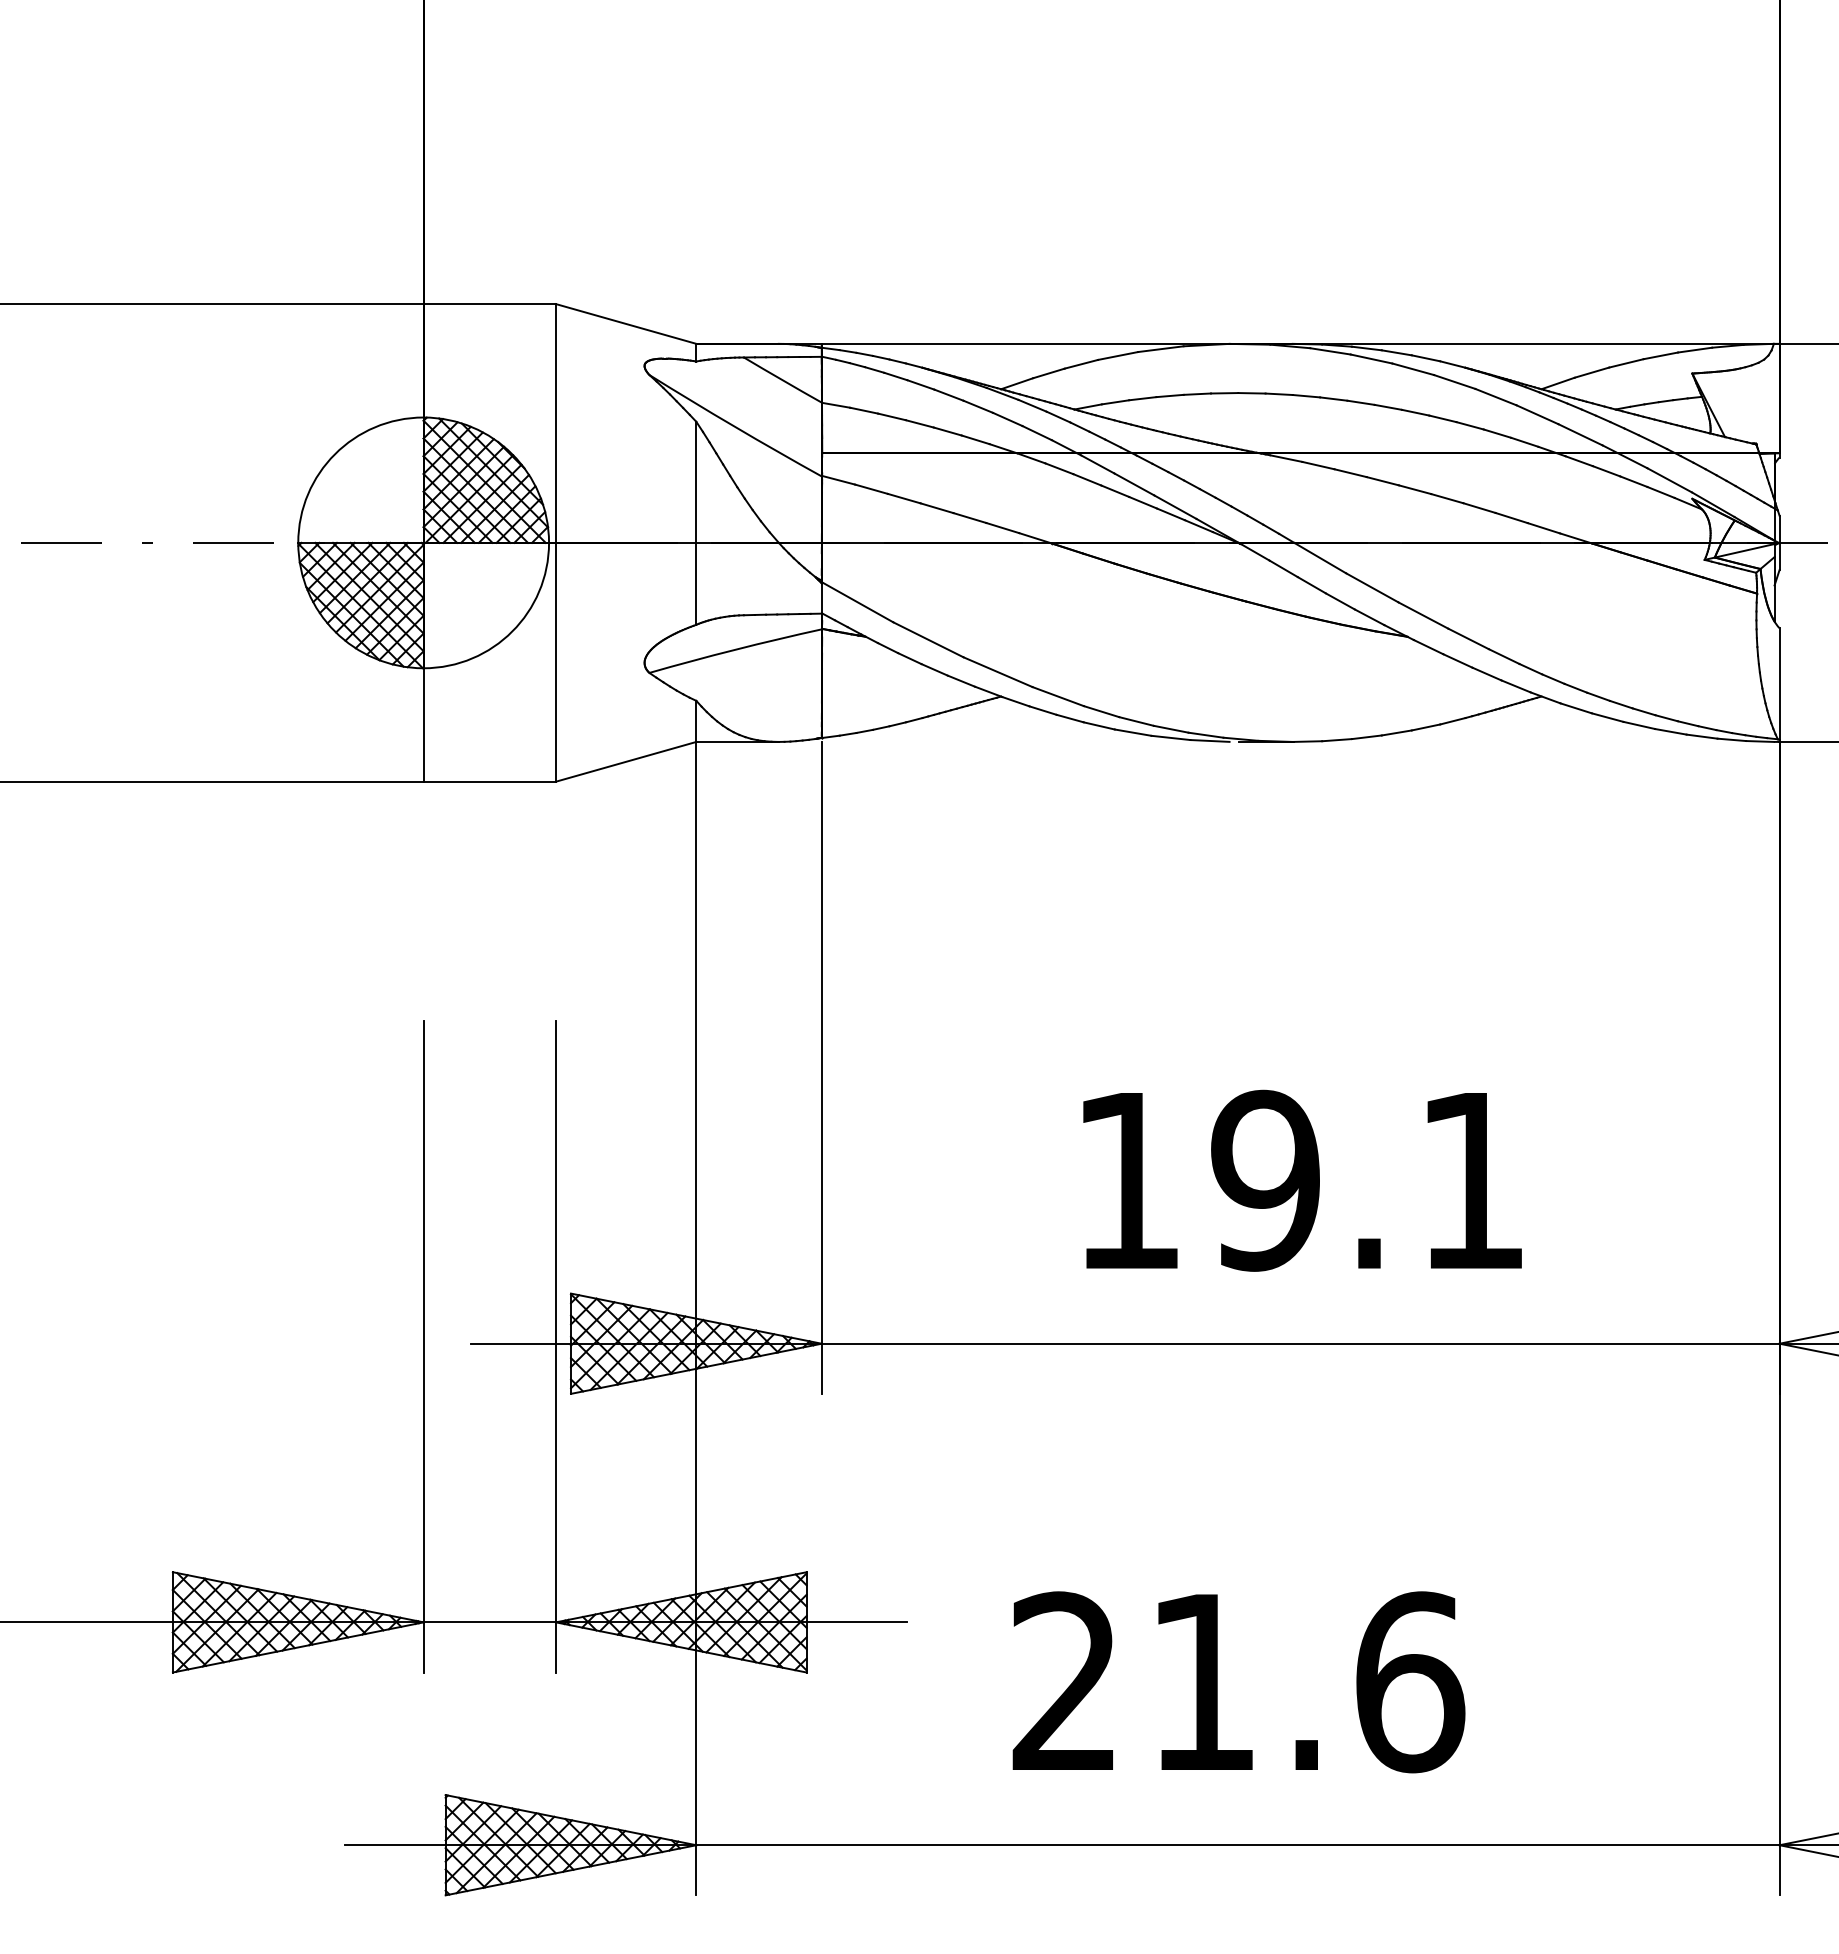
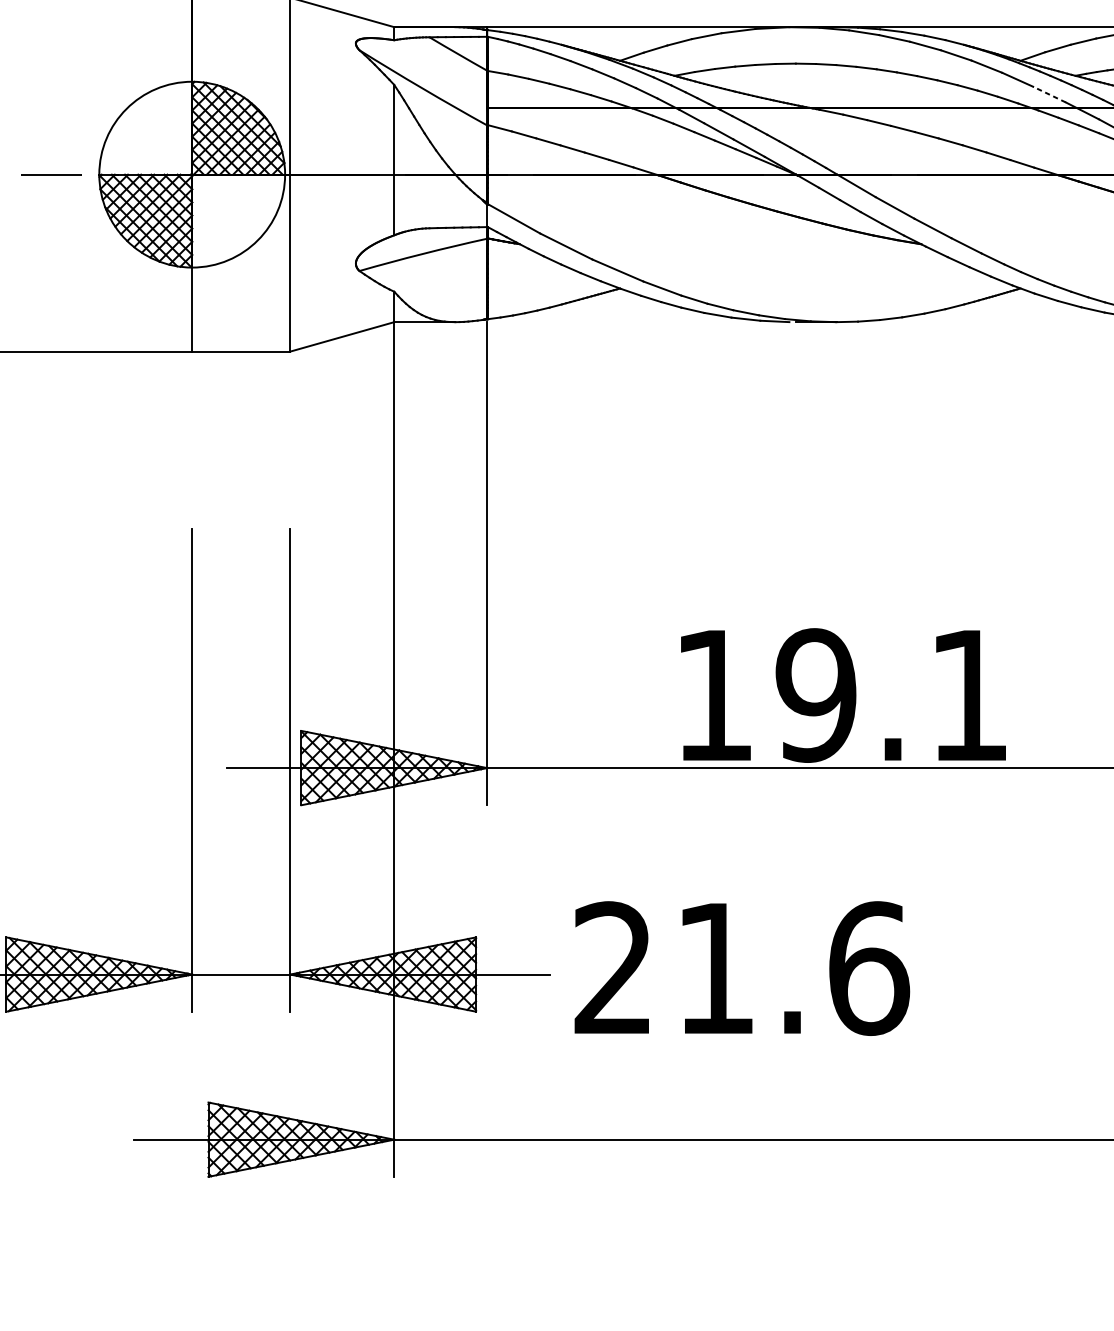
line: (1580, 434) -> (1049, 94), solid -> dashed
text: (1302, 1180) -> (843, 695), moved
text: (1238, 1682) -> (741, 968), moved

